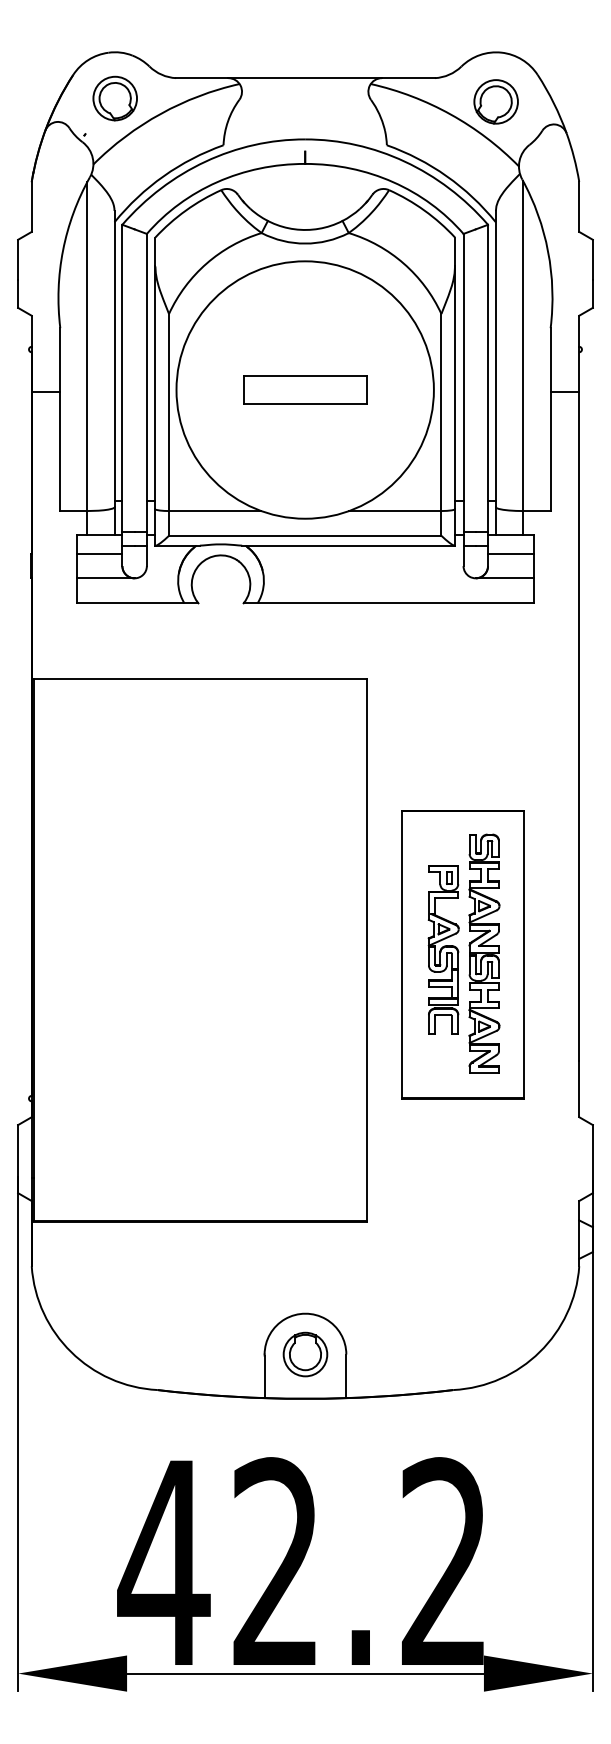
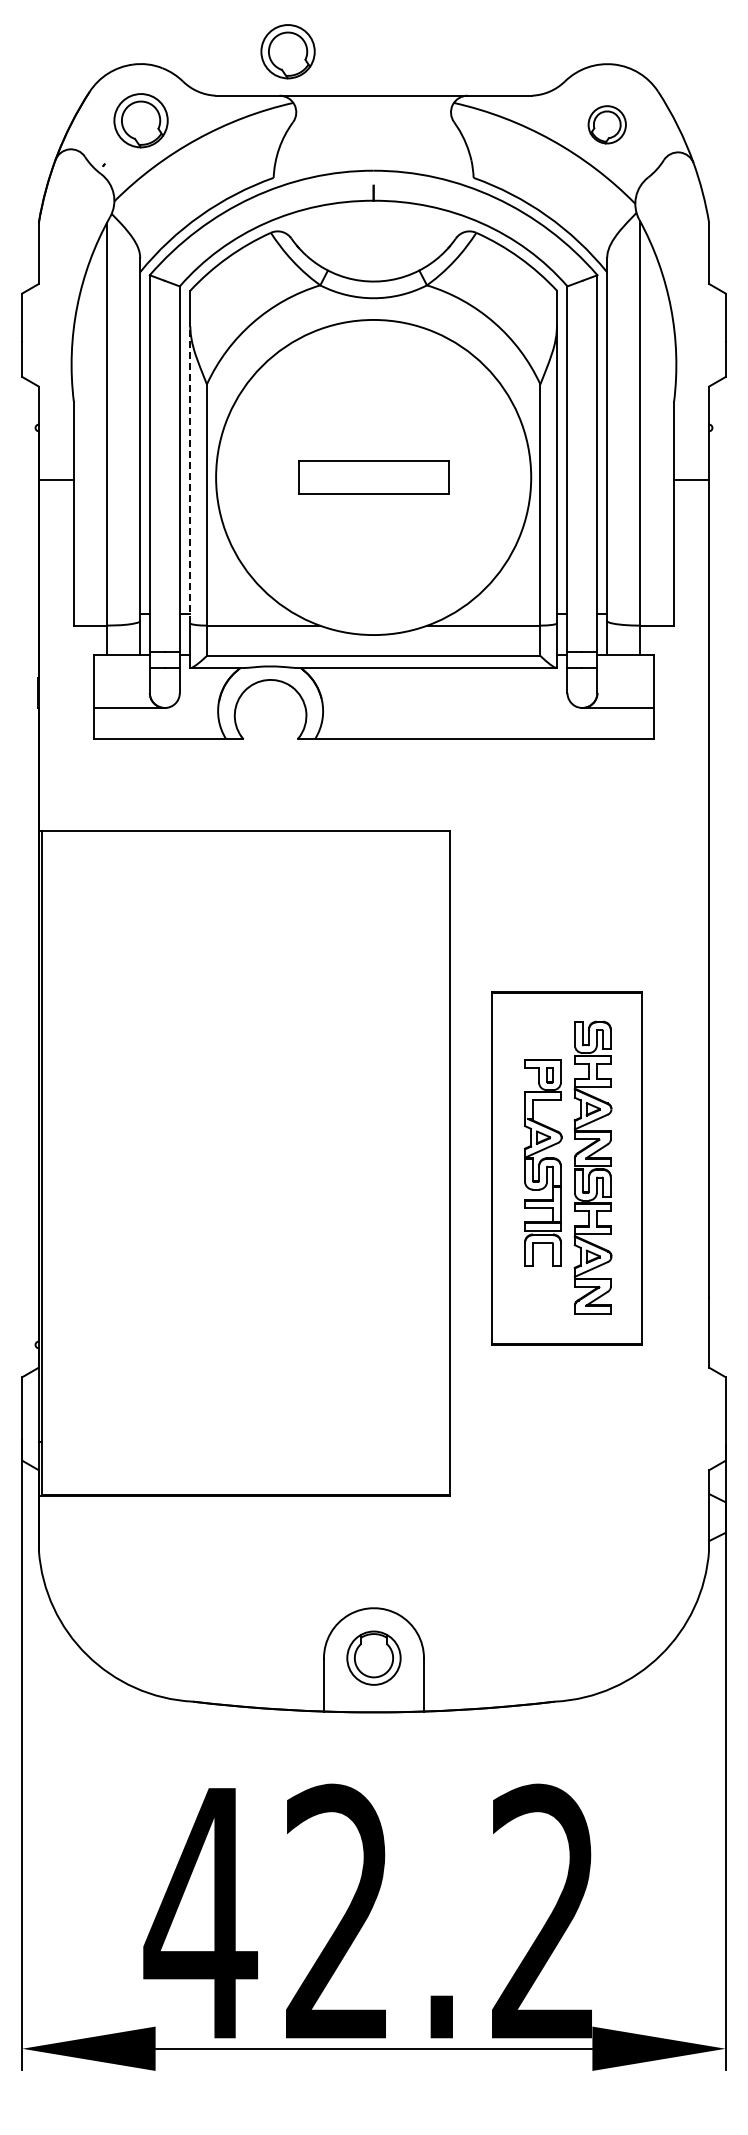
part: (234, 42) -> (287, 51), added
part: (495, 101) -> (606, 124), size x0.7
line: (155, 387) -> (190, 474), solid -> dashed
line: (99, 554) -> (121, 678), removed
line: (510, 554) -> (625, 678), removed

